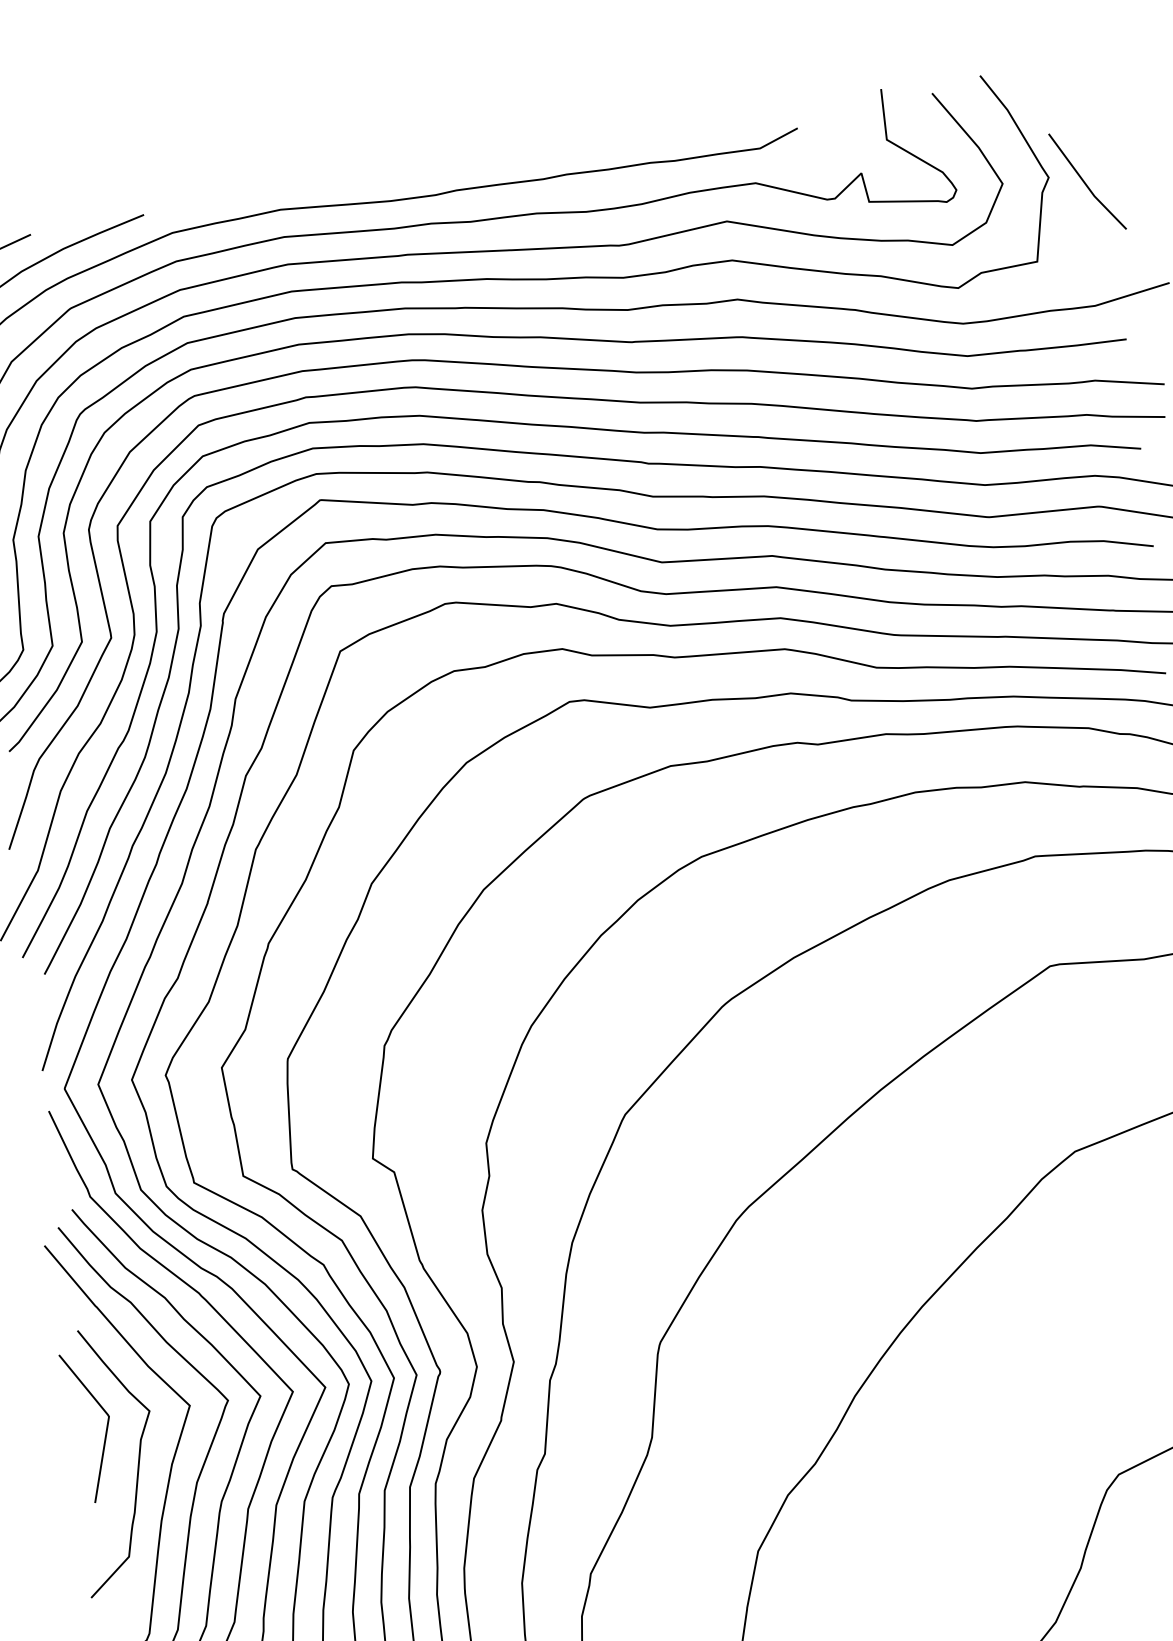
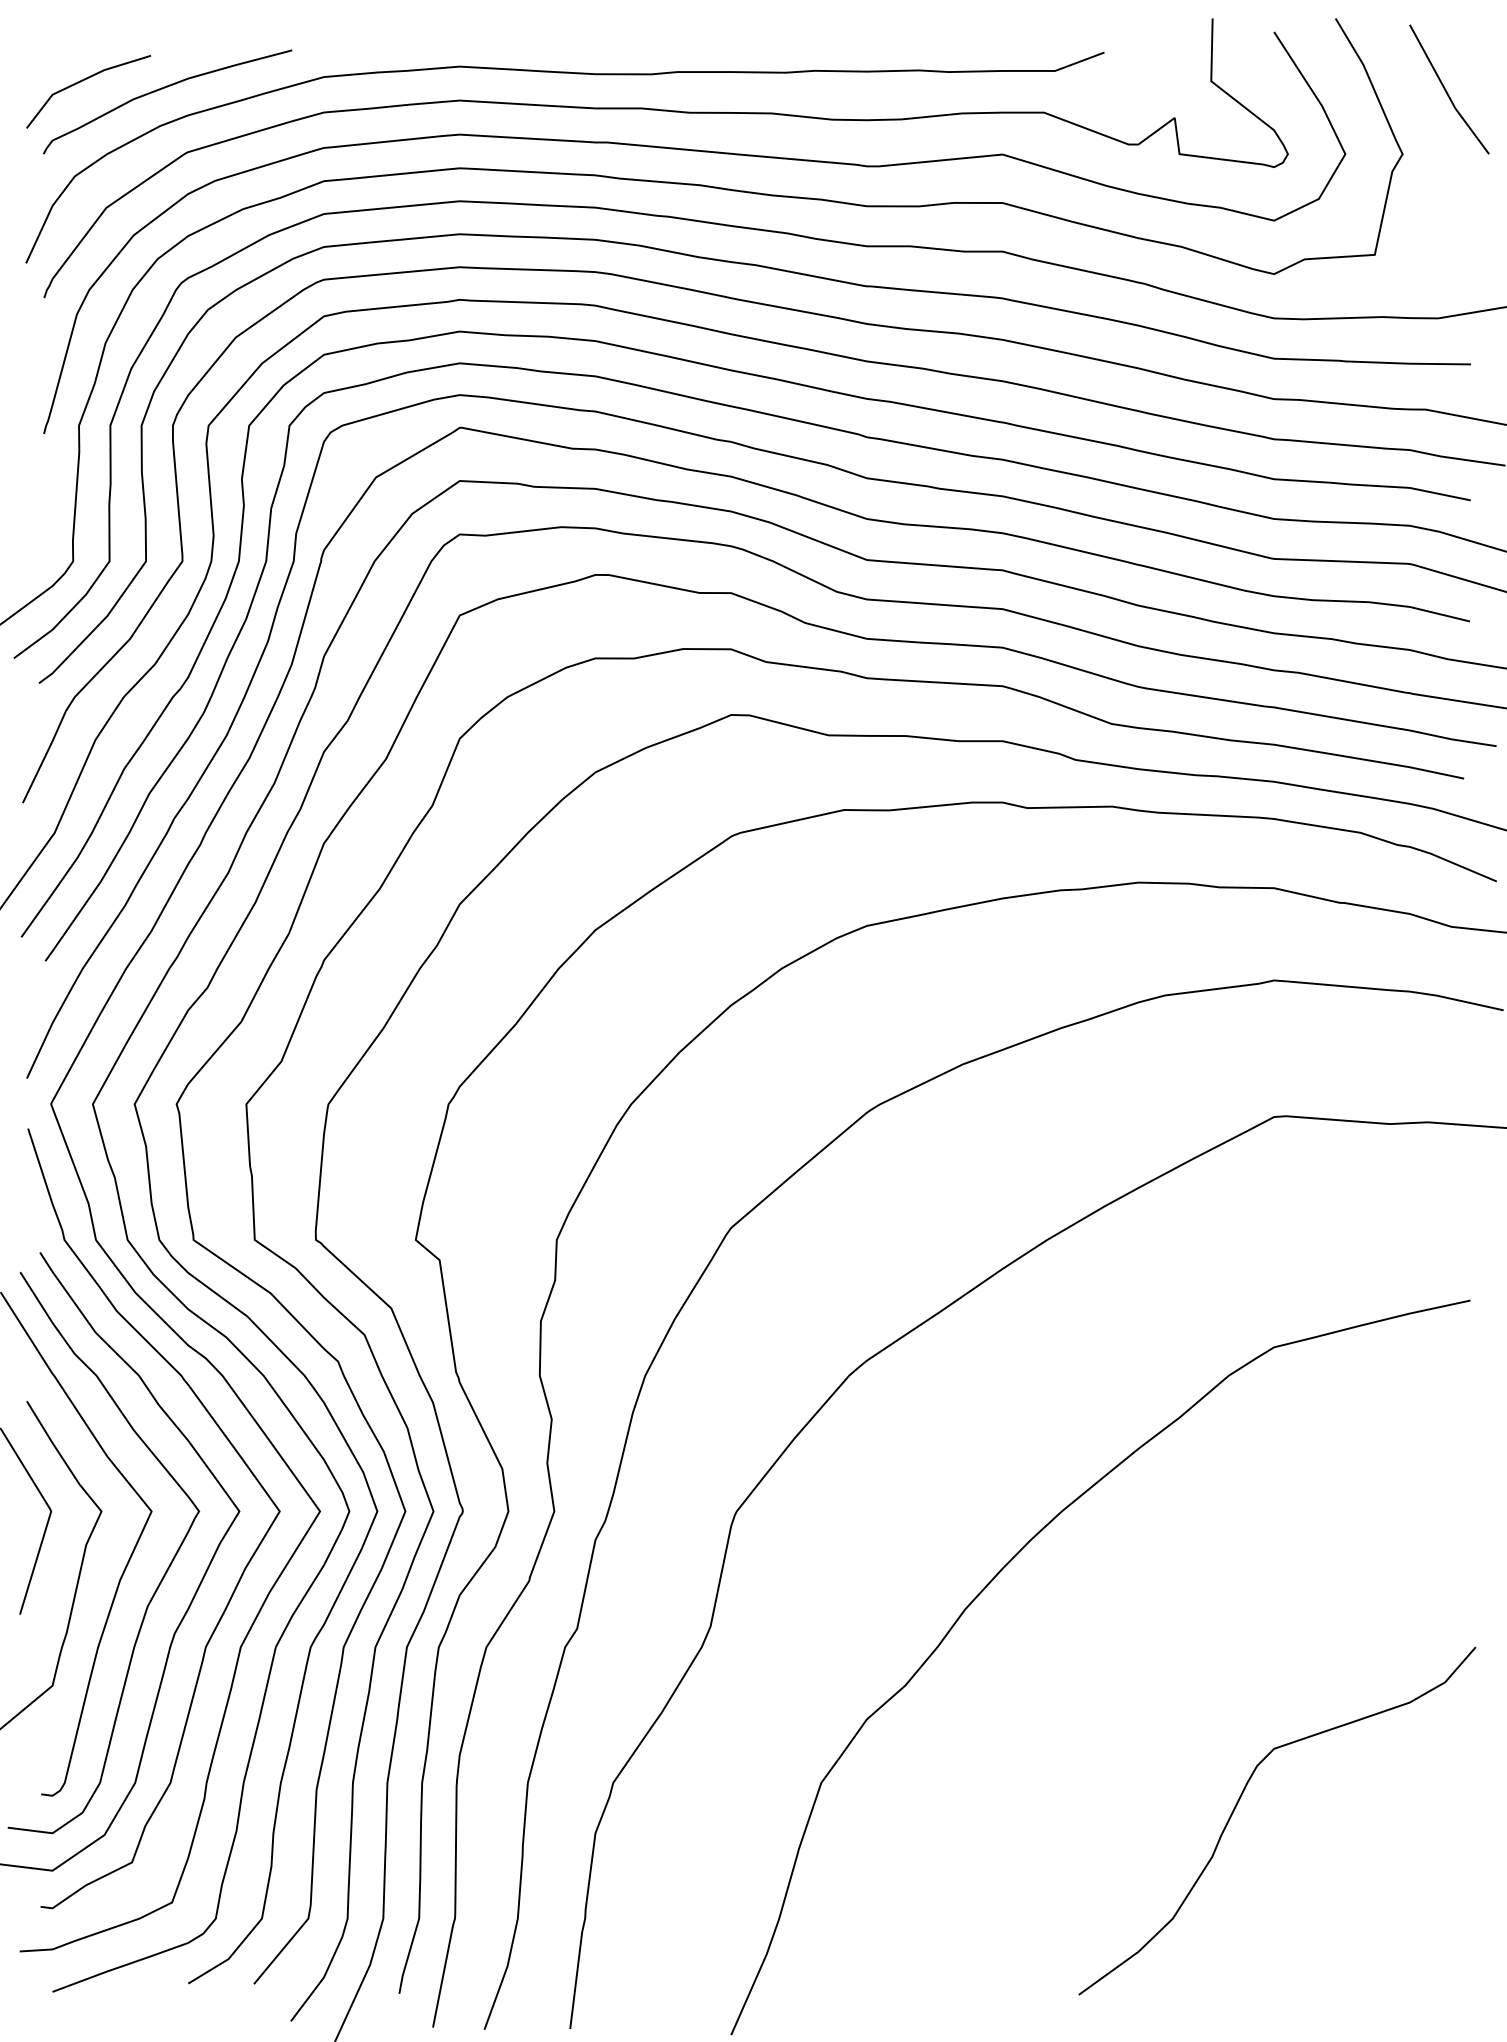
line: (1086, 183) -> (1447, 91), moved

